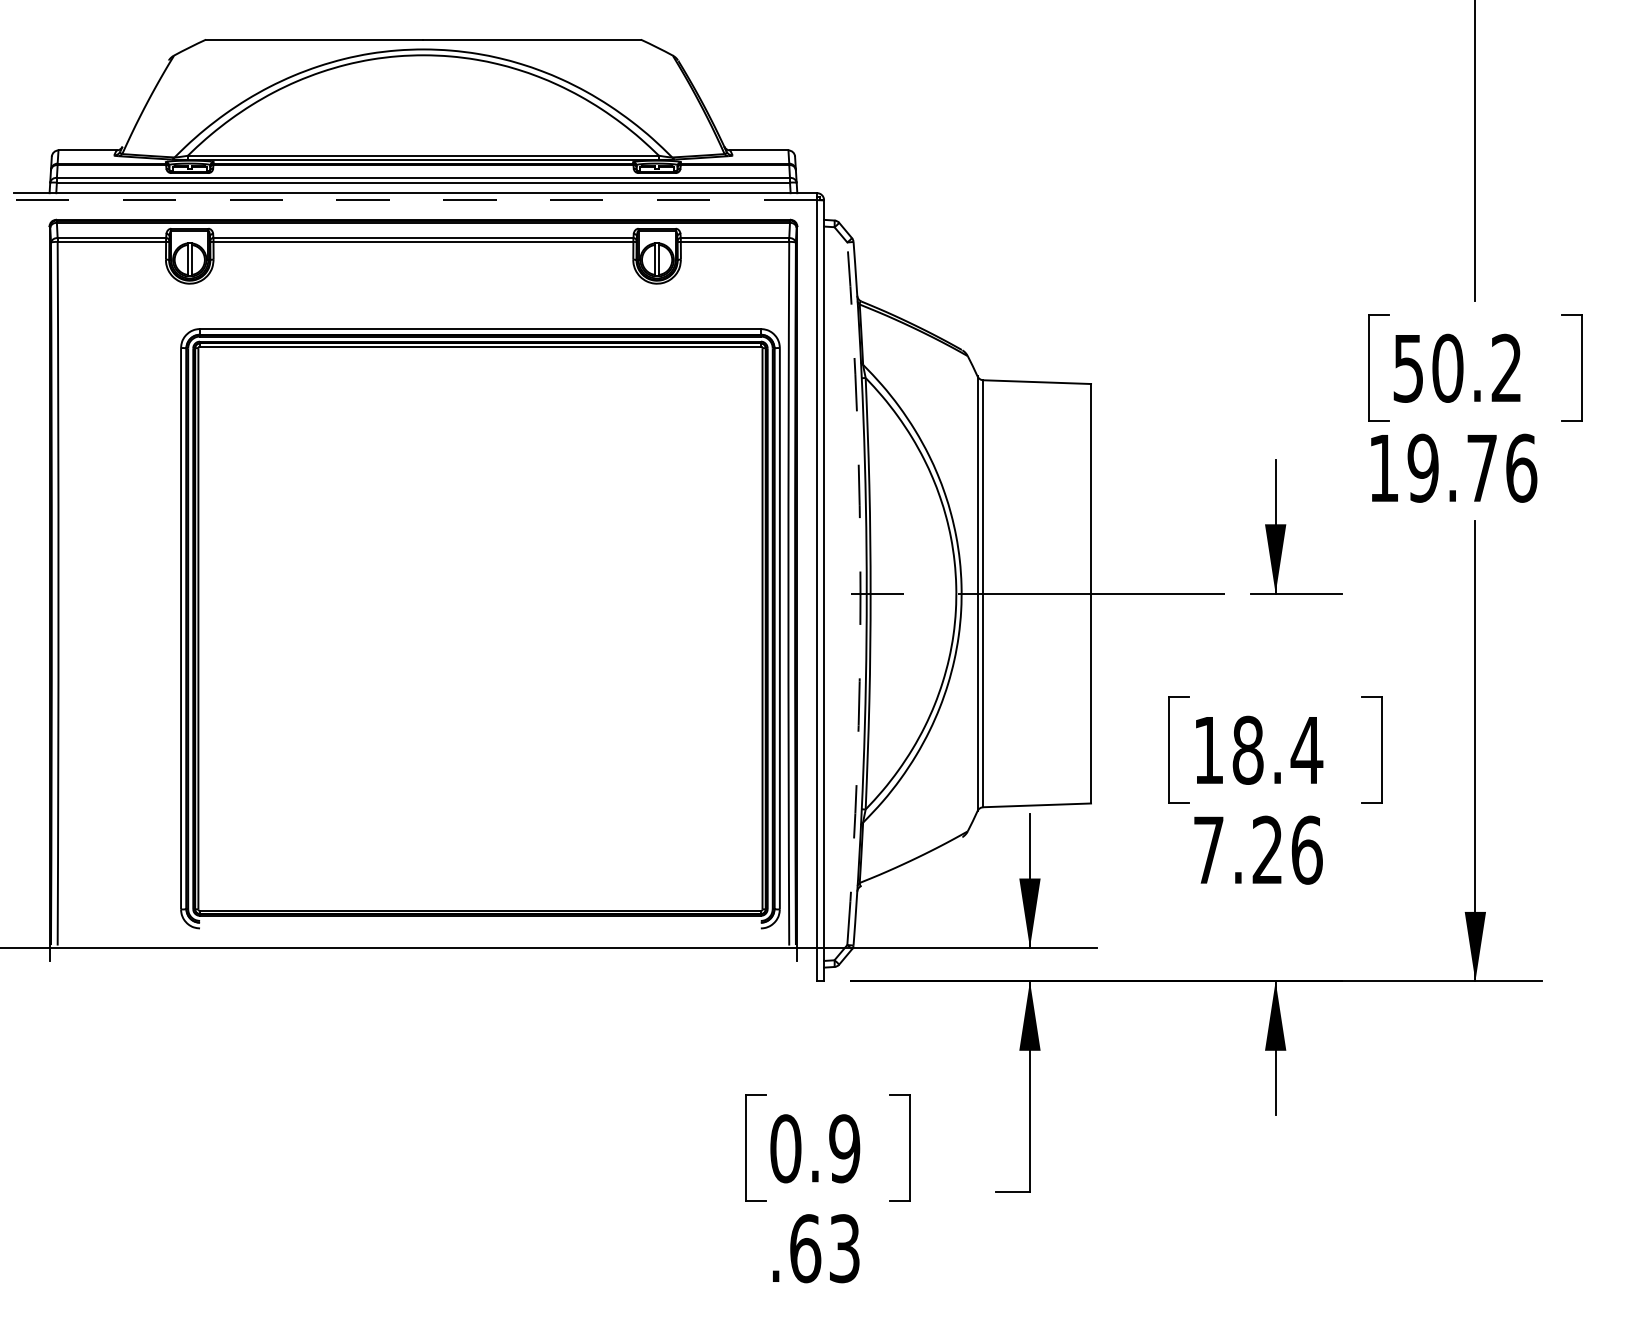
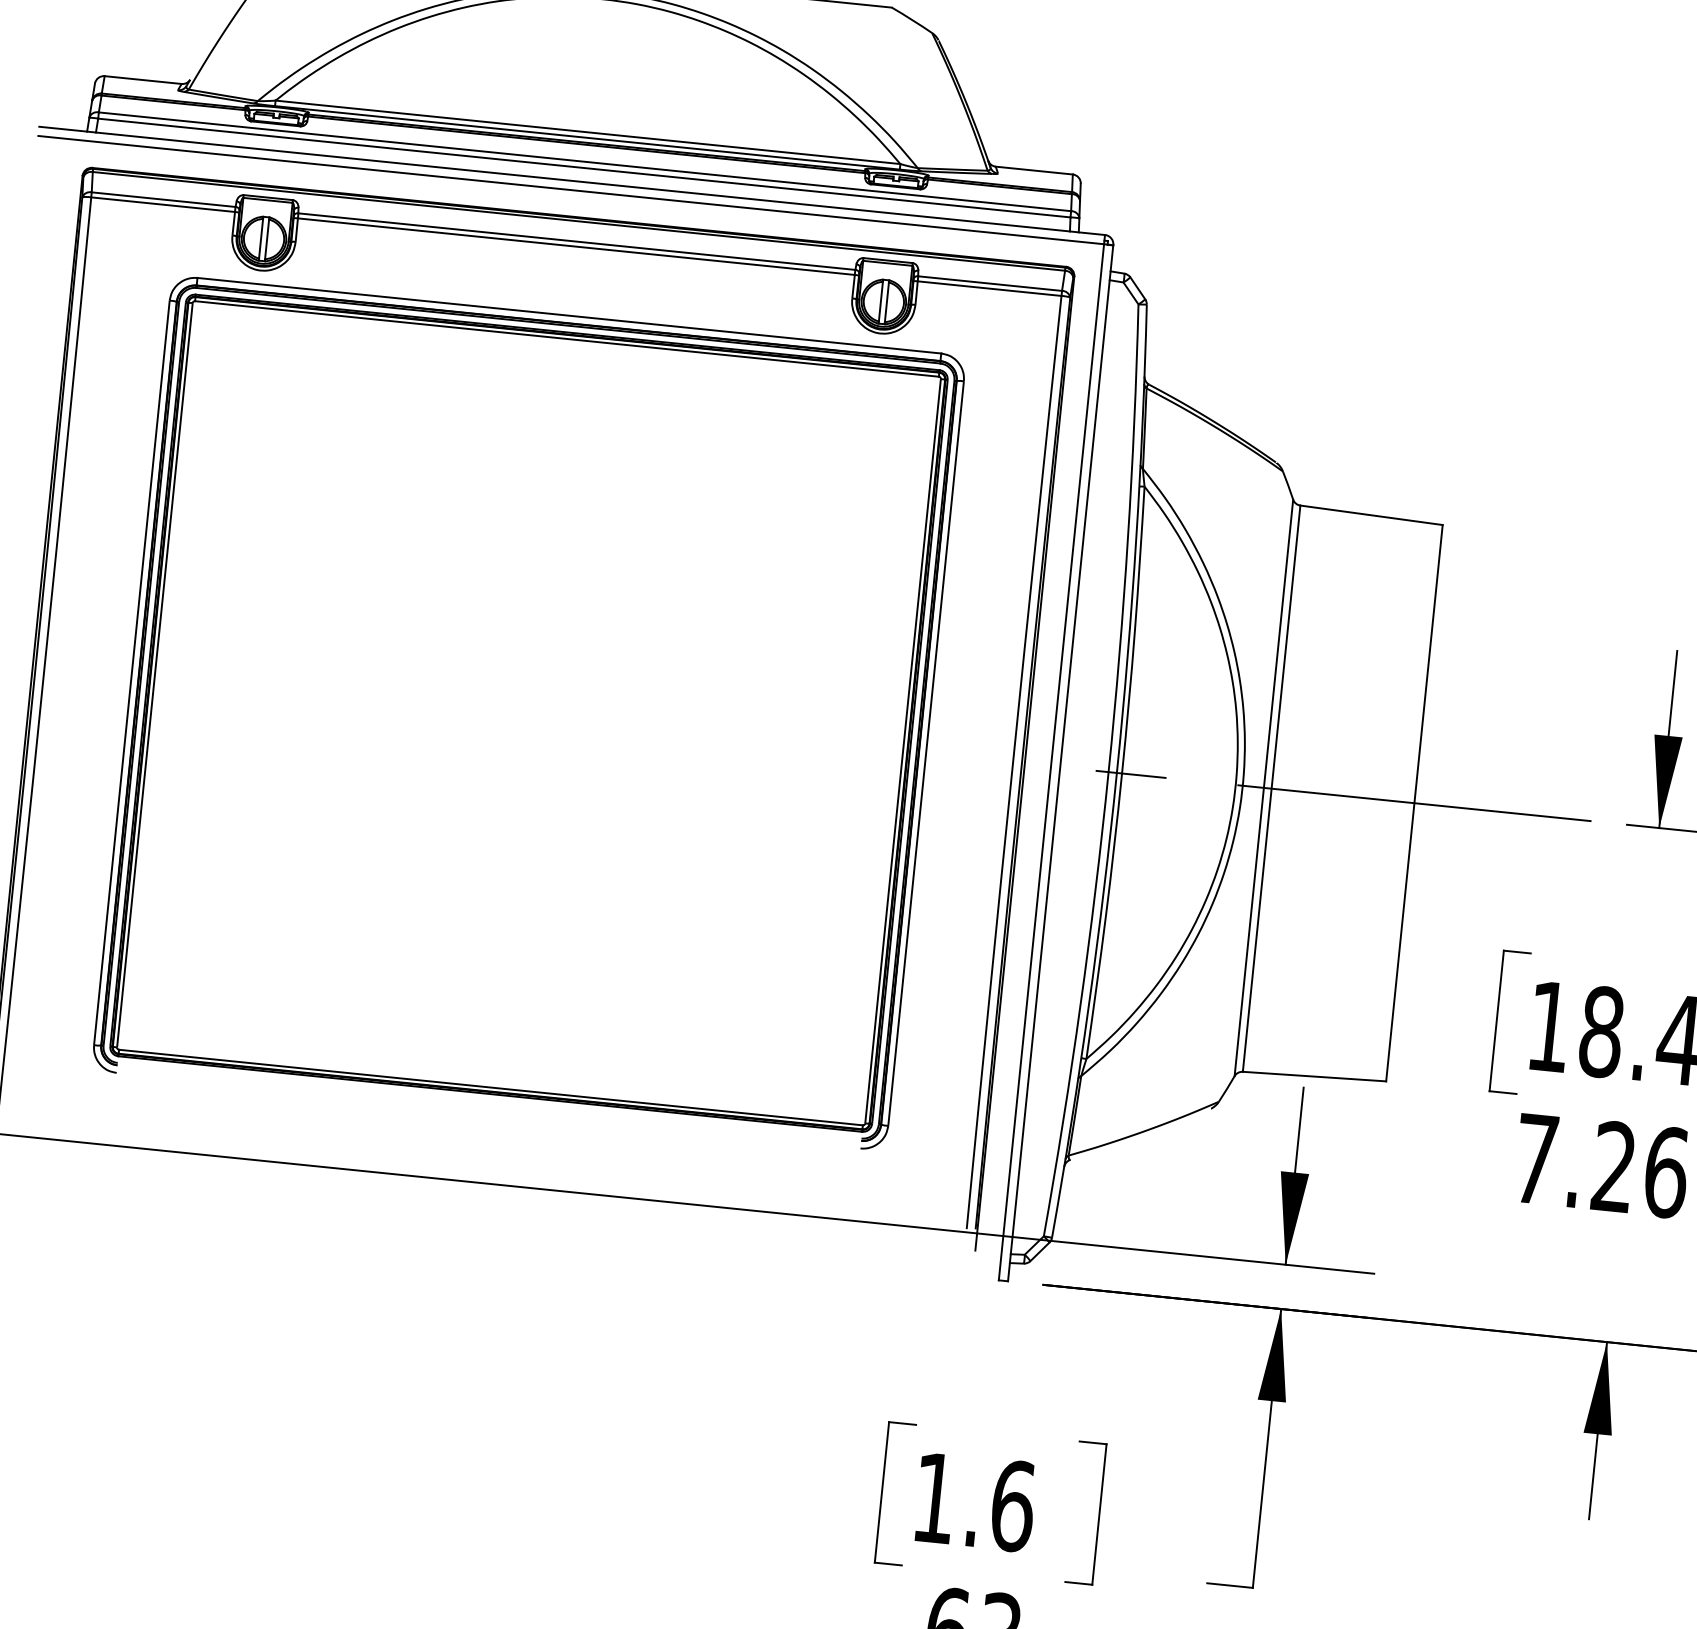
line: (415, 200) -> (571, 190), dashed -> solid
arc: (860, 593) -> (1108, 771), dashed -> solid
part: (480, 628) -> (529, 712), moved
text: (815, 1148) -> (974, 1501), 0.9 -> 1.6

